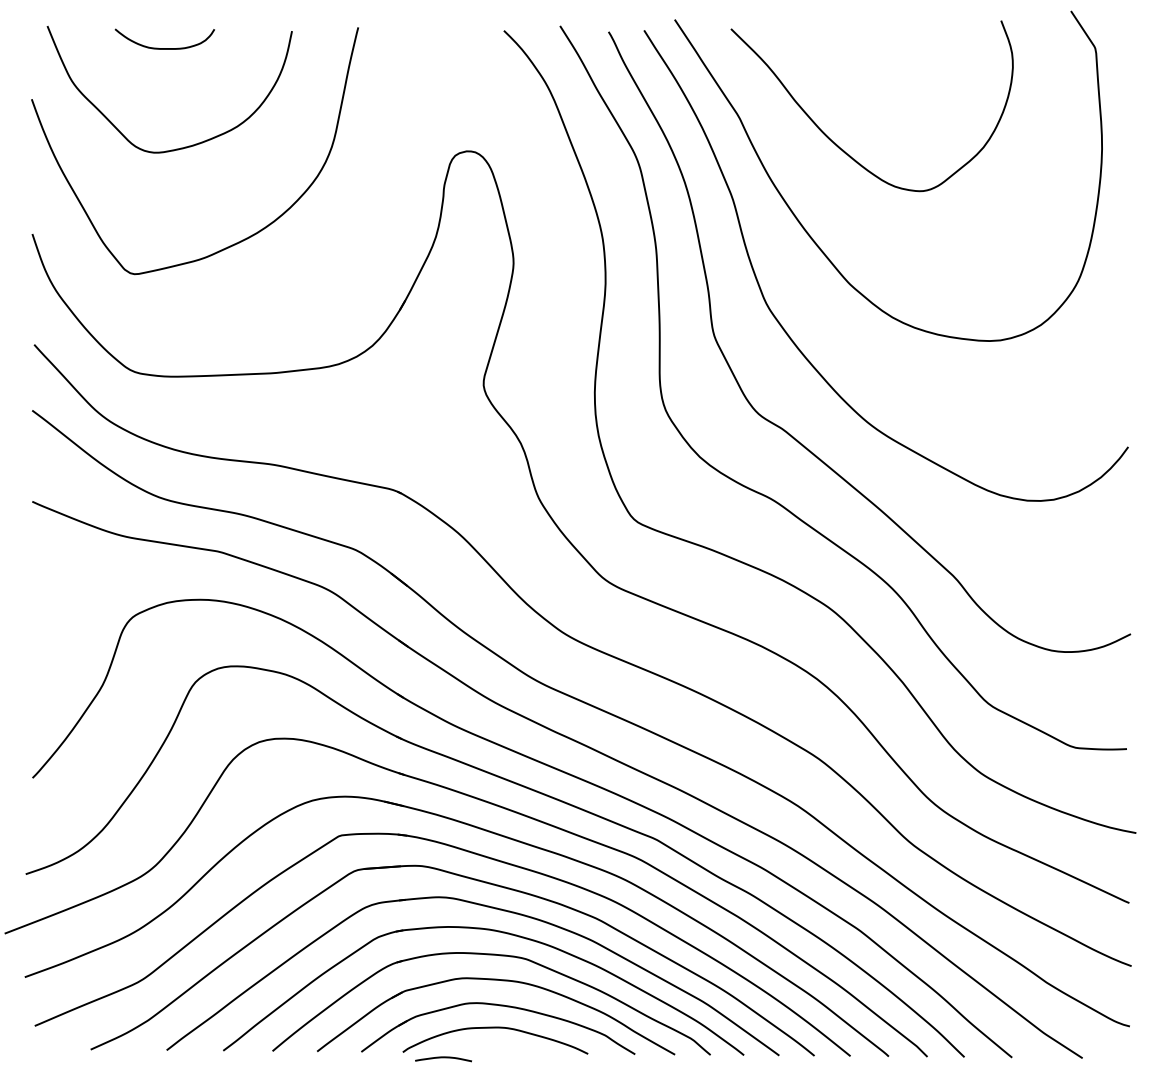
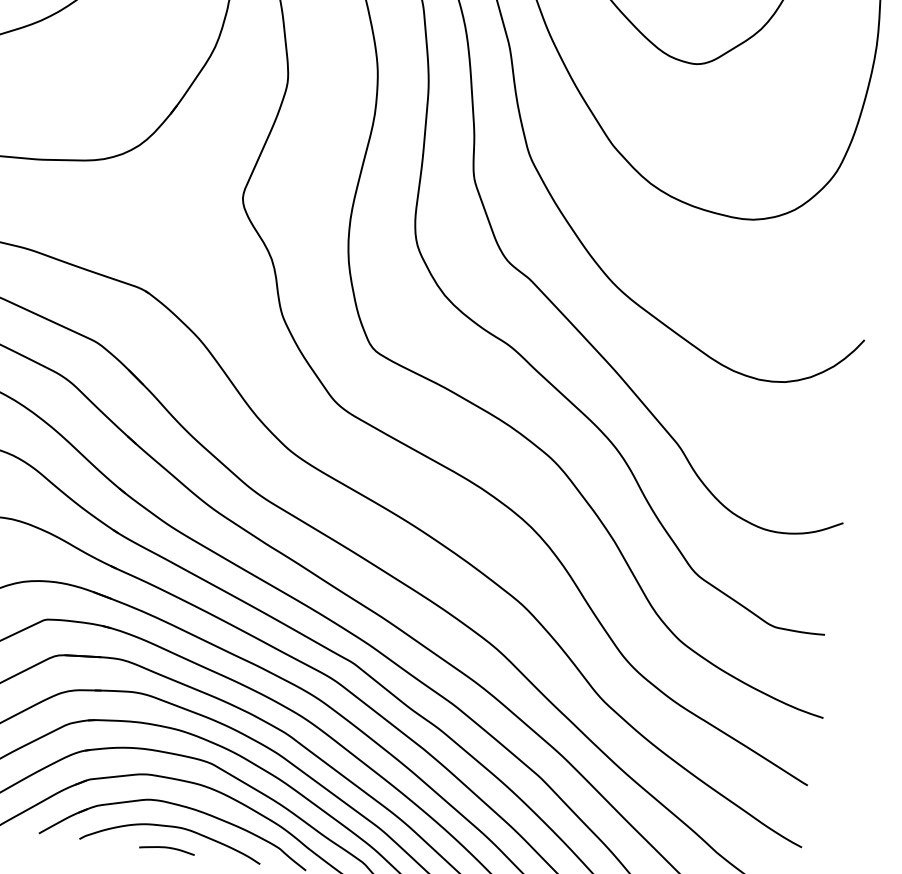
curve: (443, 1058) -> (167, 848), moved

